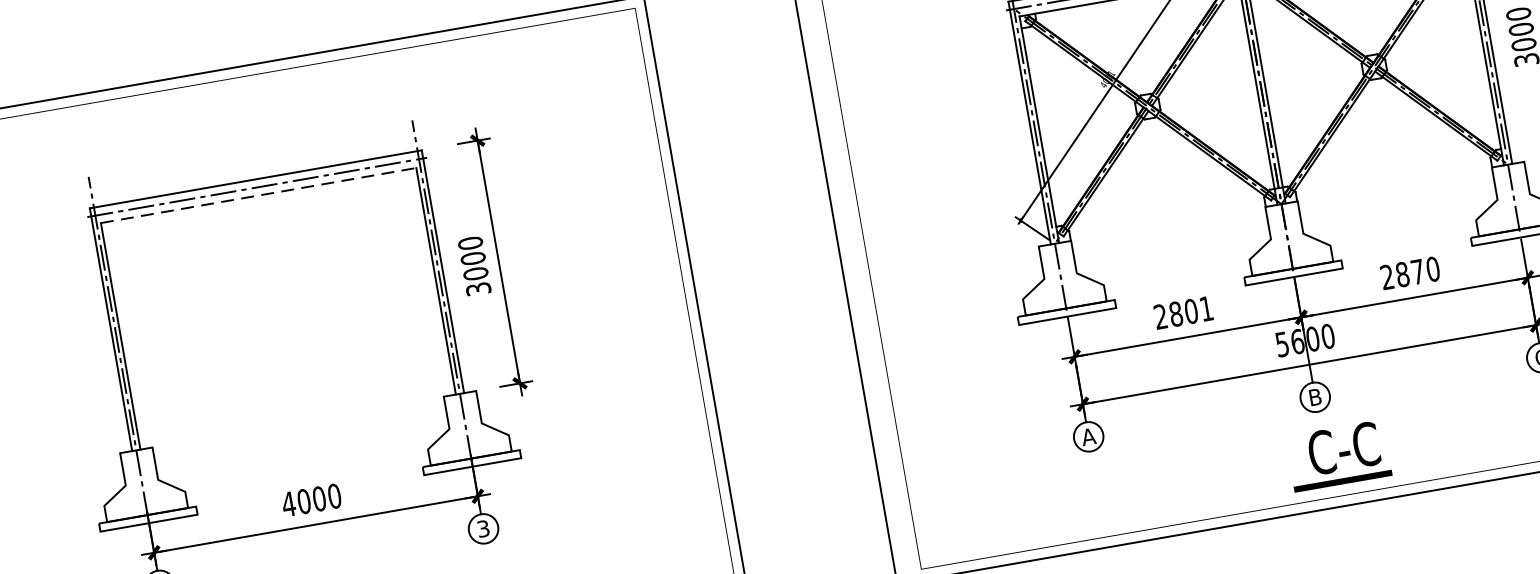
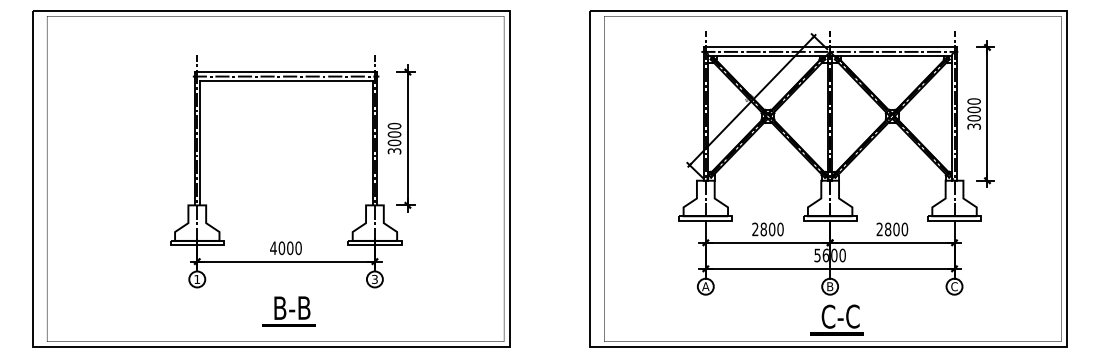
line: (259, 196) -> (286, 81), dashed -> solid
text: (1417, 271) -> (896, 229), 2870 -> 2800
text: (1206, 308) -> (780, 229), 2801 -> 2800

